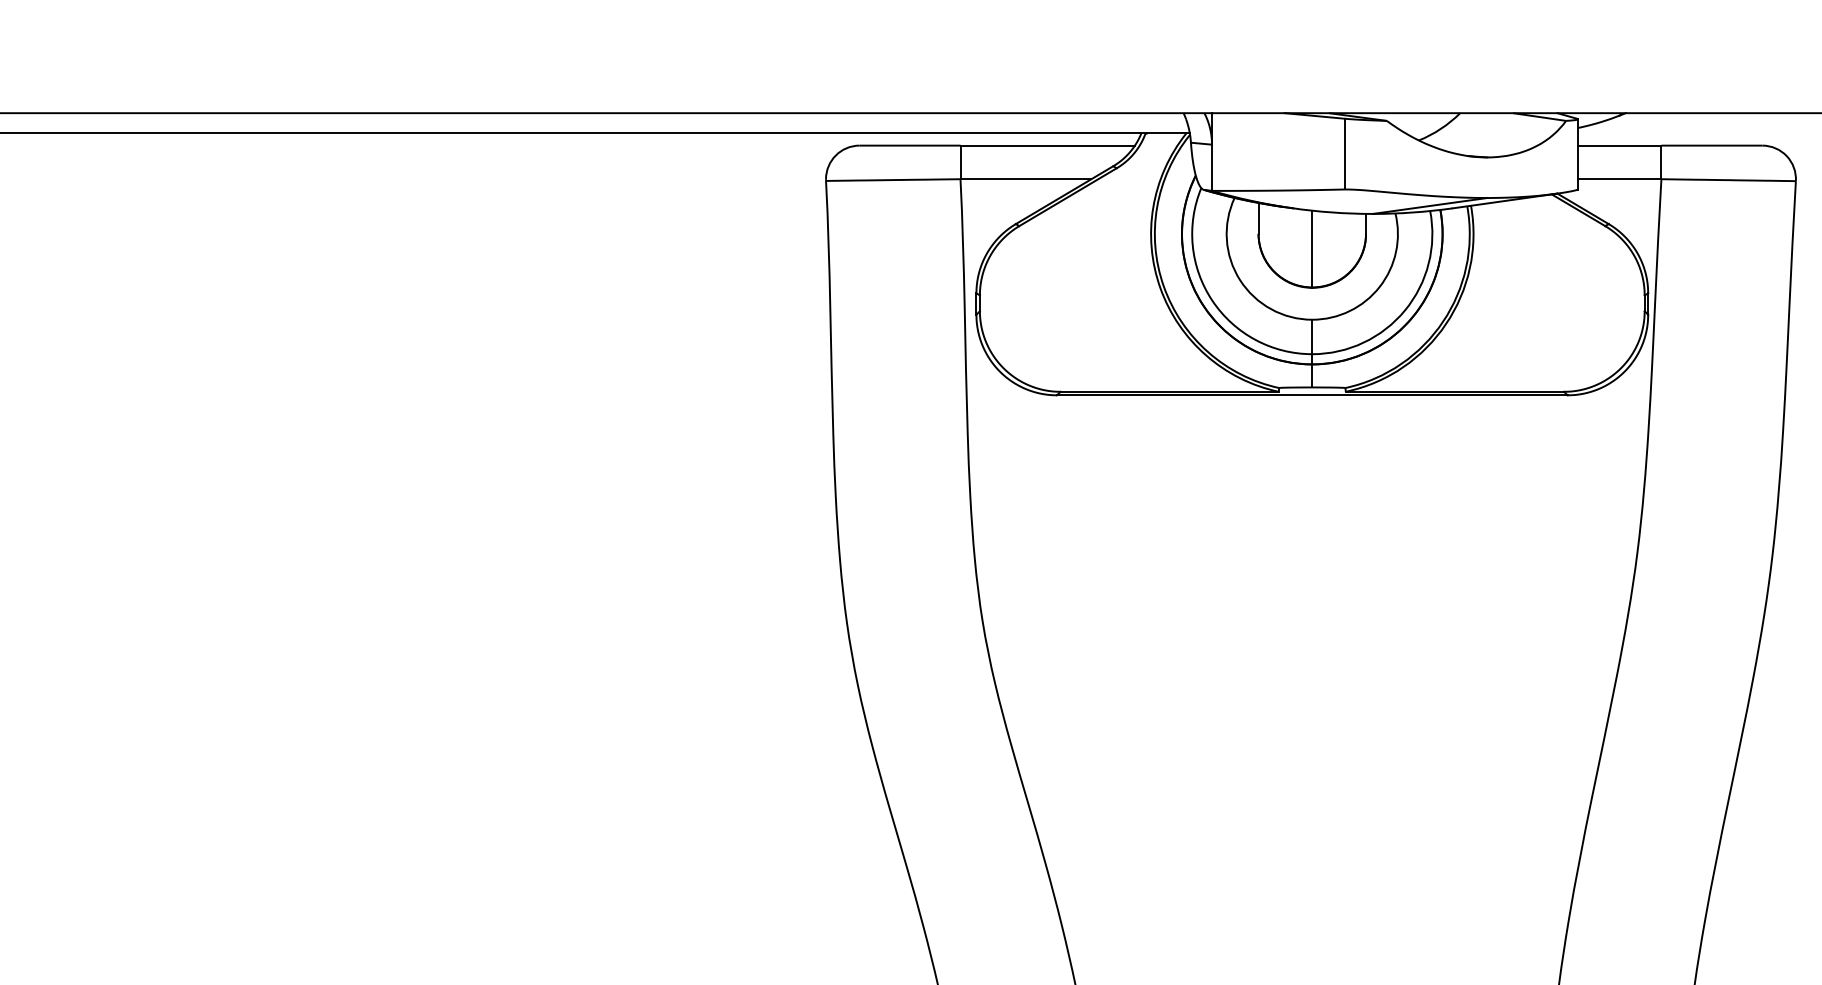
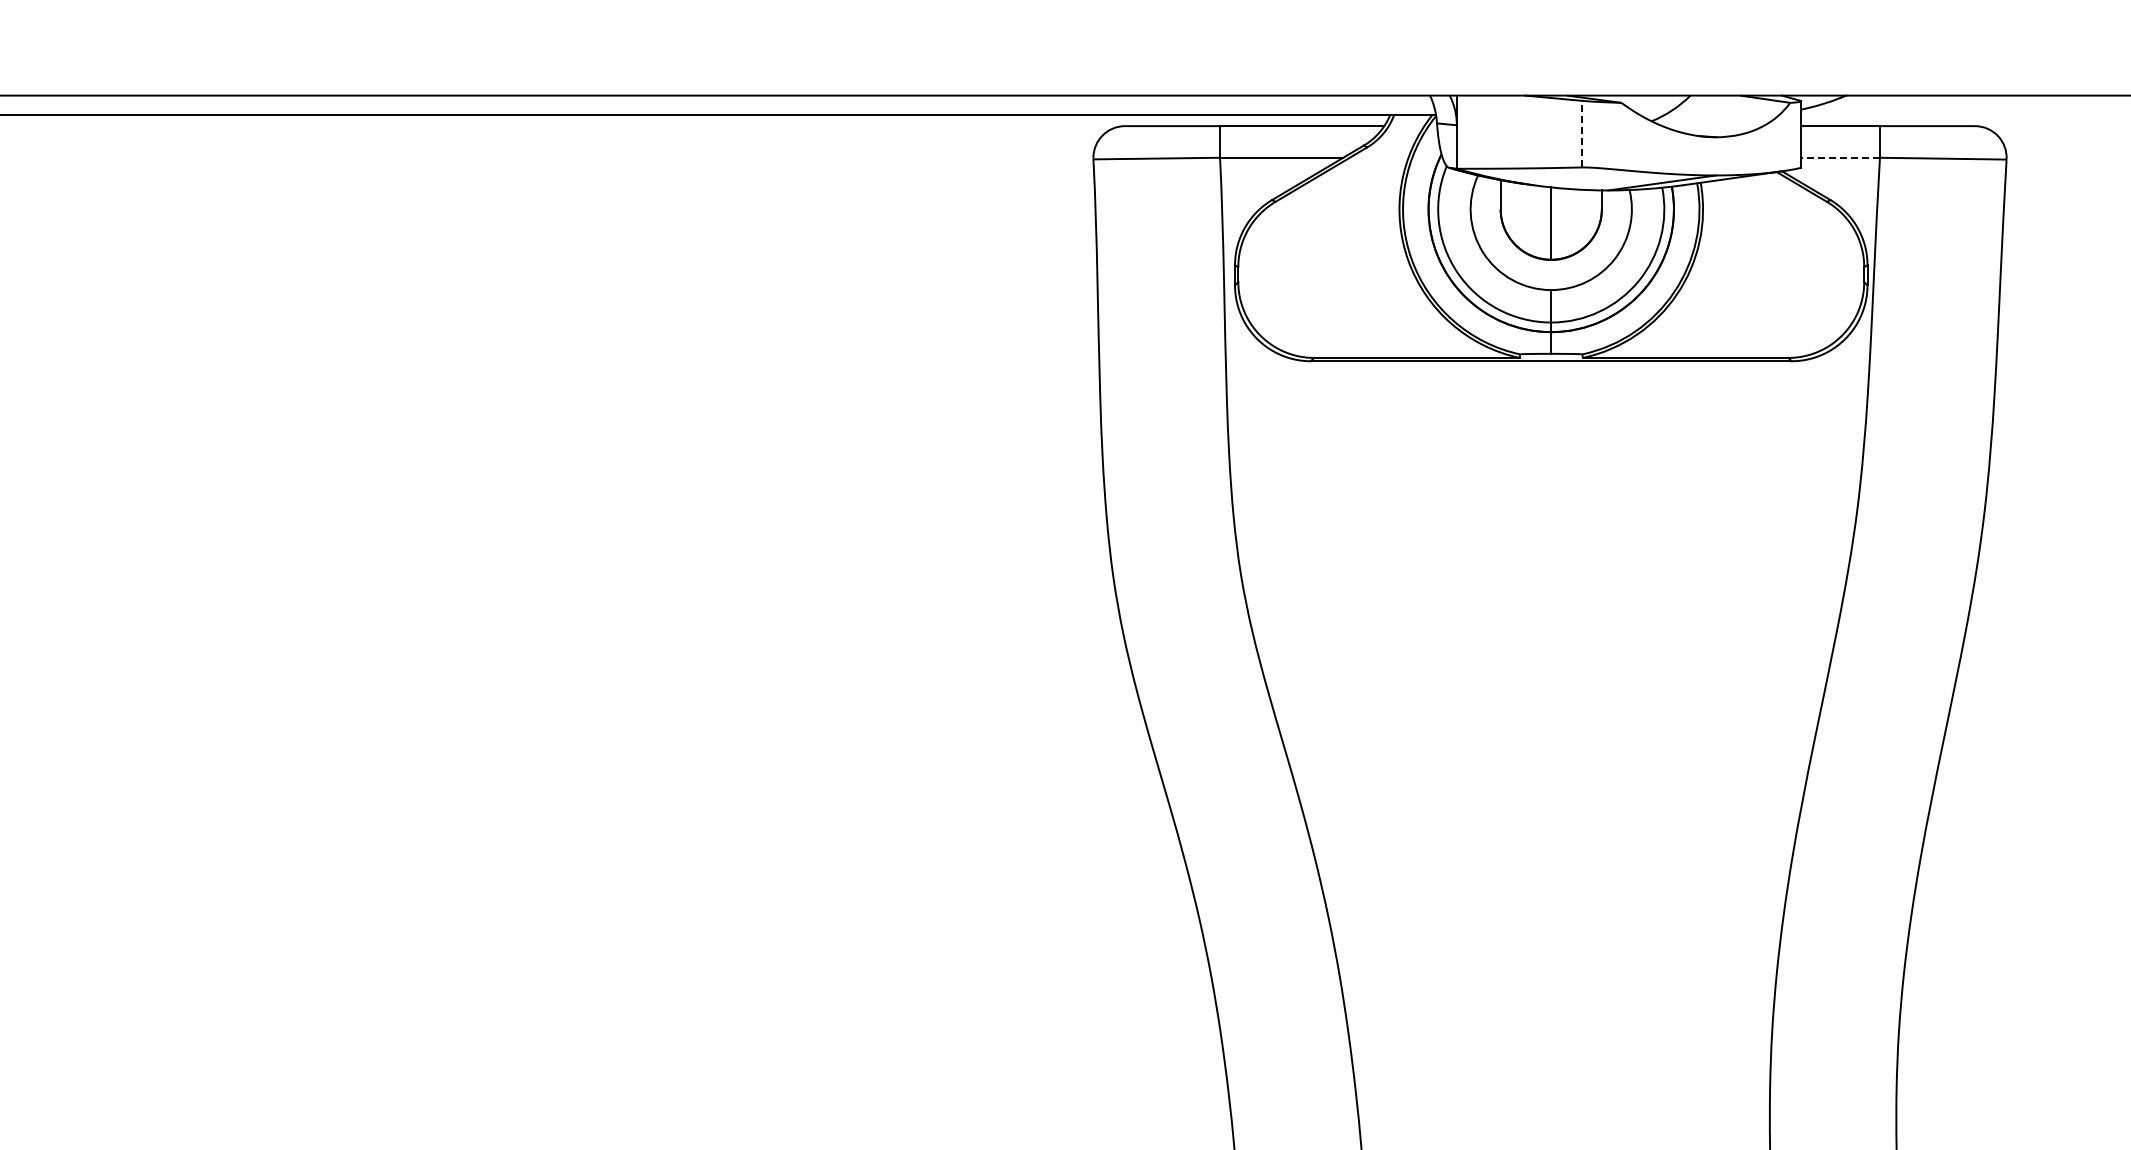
line: (1344, 153) -> (1581, 133), solid -> dashed
line: (1619, 178) -> (1840, 157), solid -> dashed

